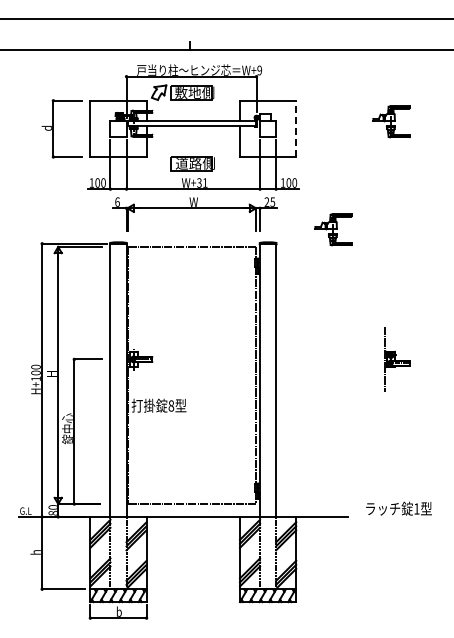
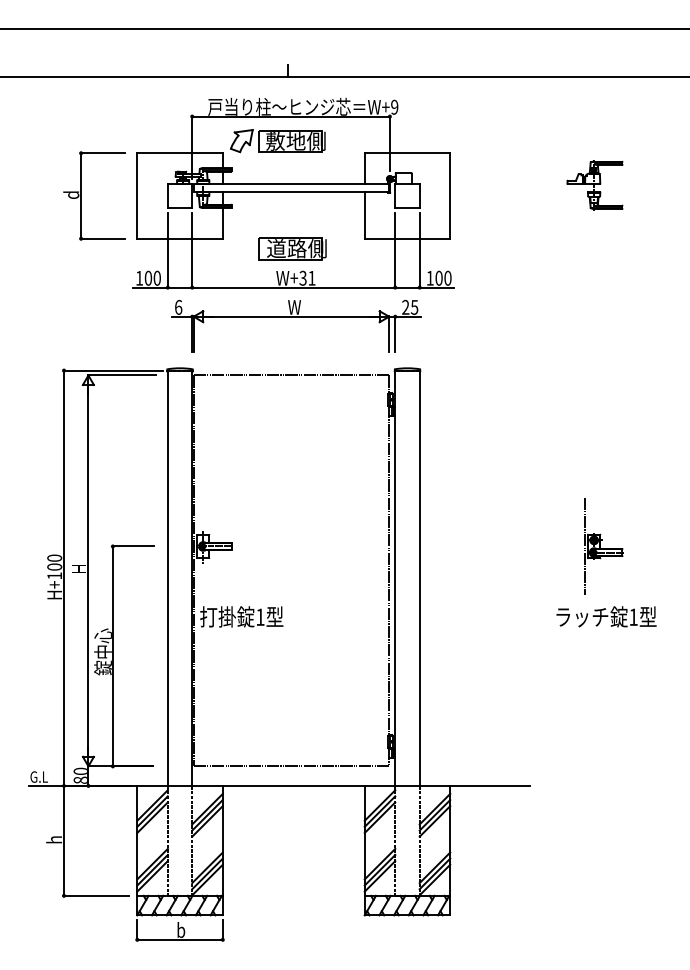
line: (296, 128) -> (450, 195), dashed -> solid
part: (333, 229) -> (506, 348), removed
text: (171, 405) -> (260, 616), 8 -> 1
text: (398, 508) -> (605, 616), moved

